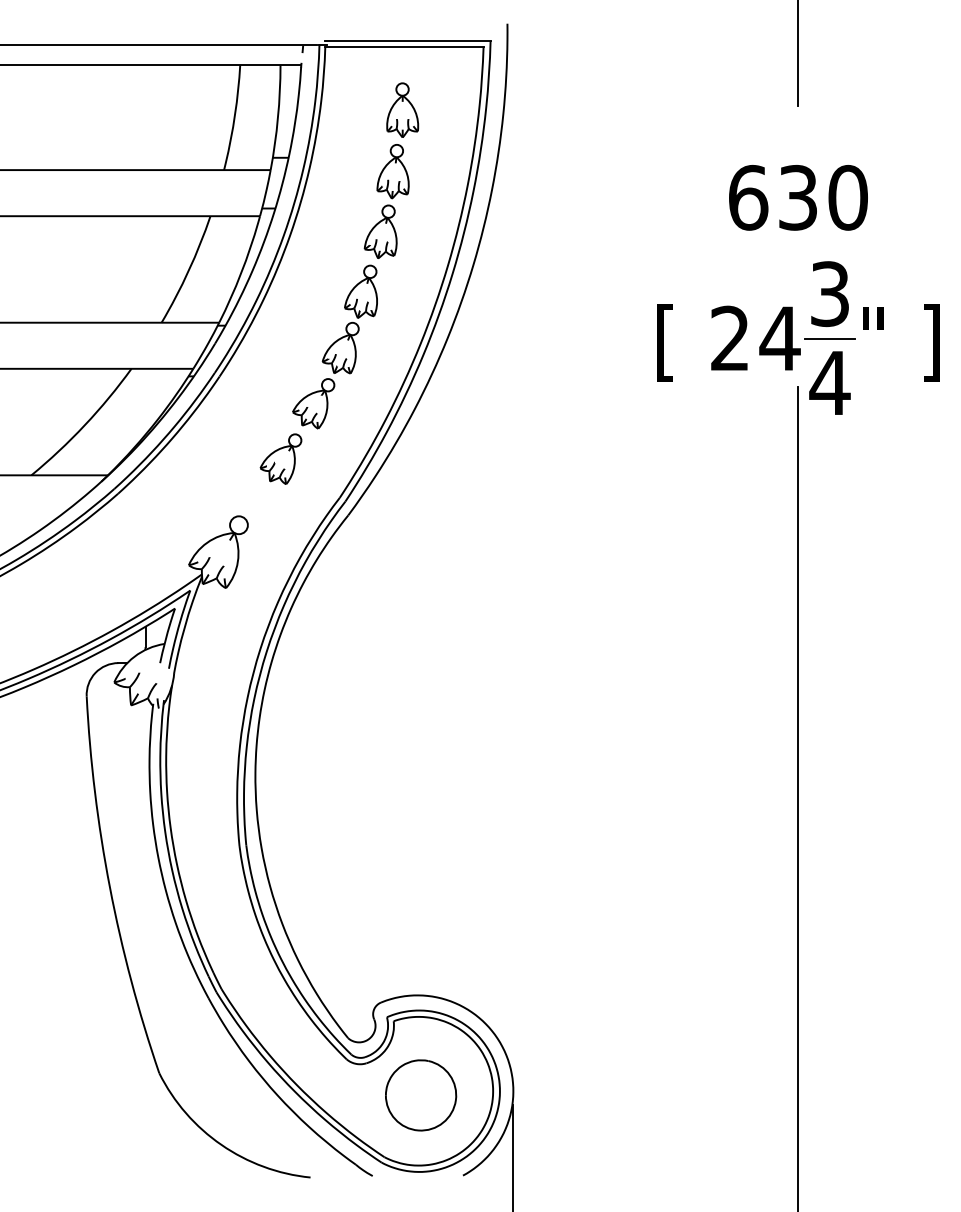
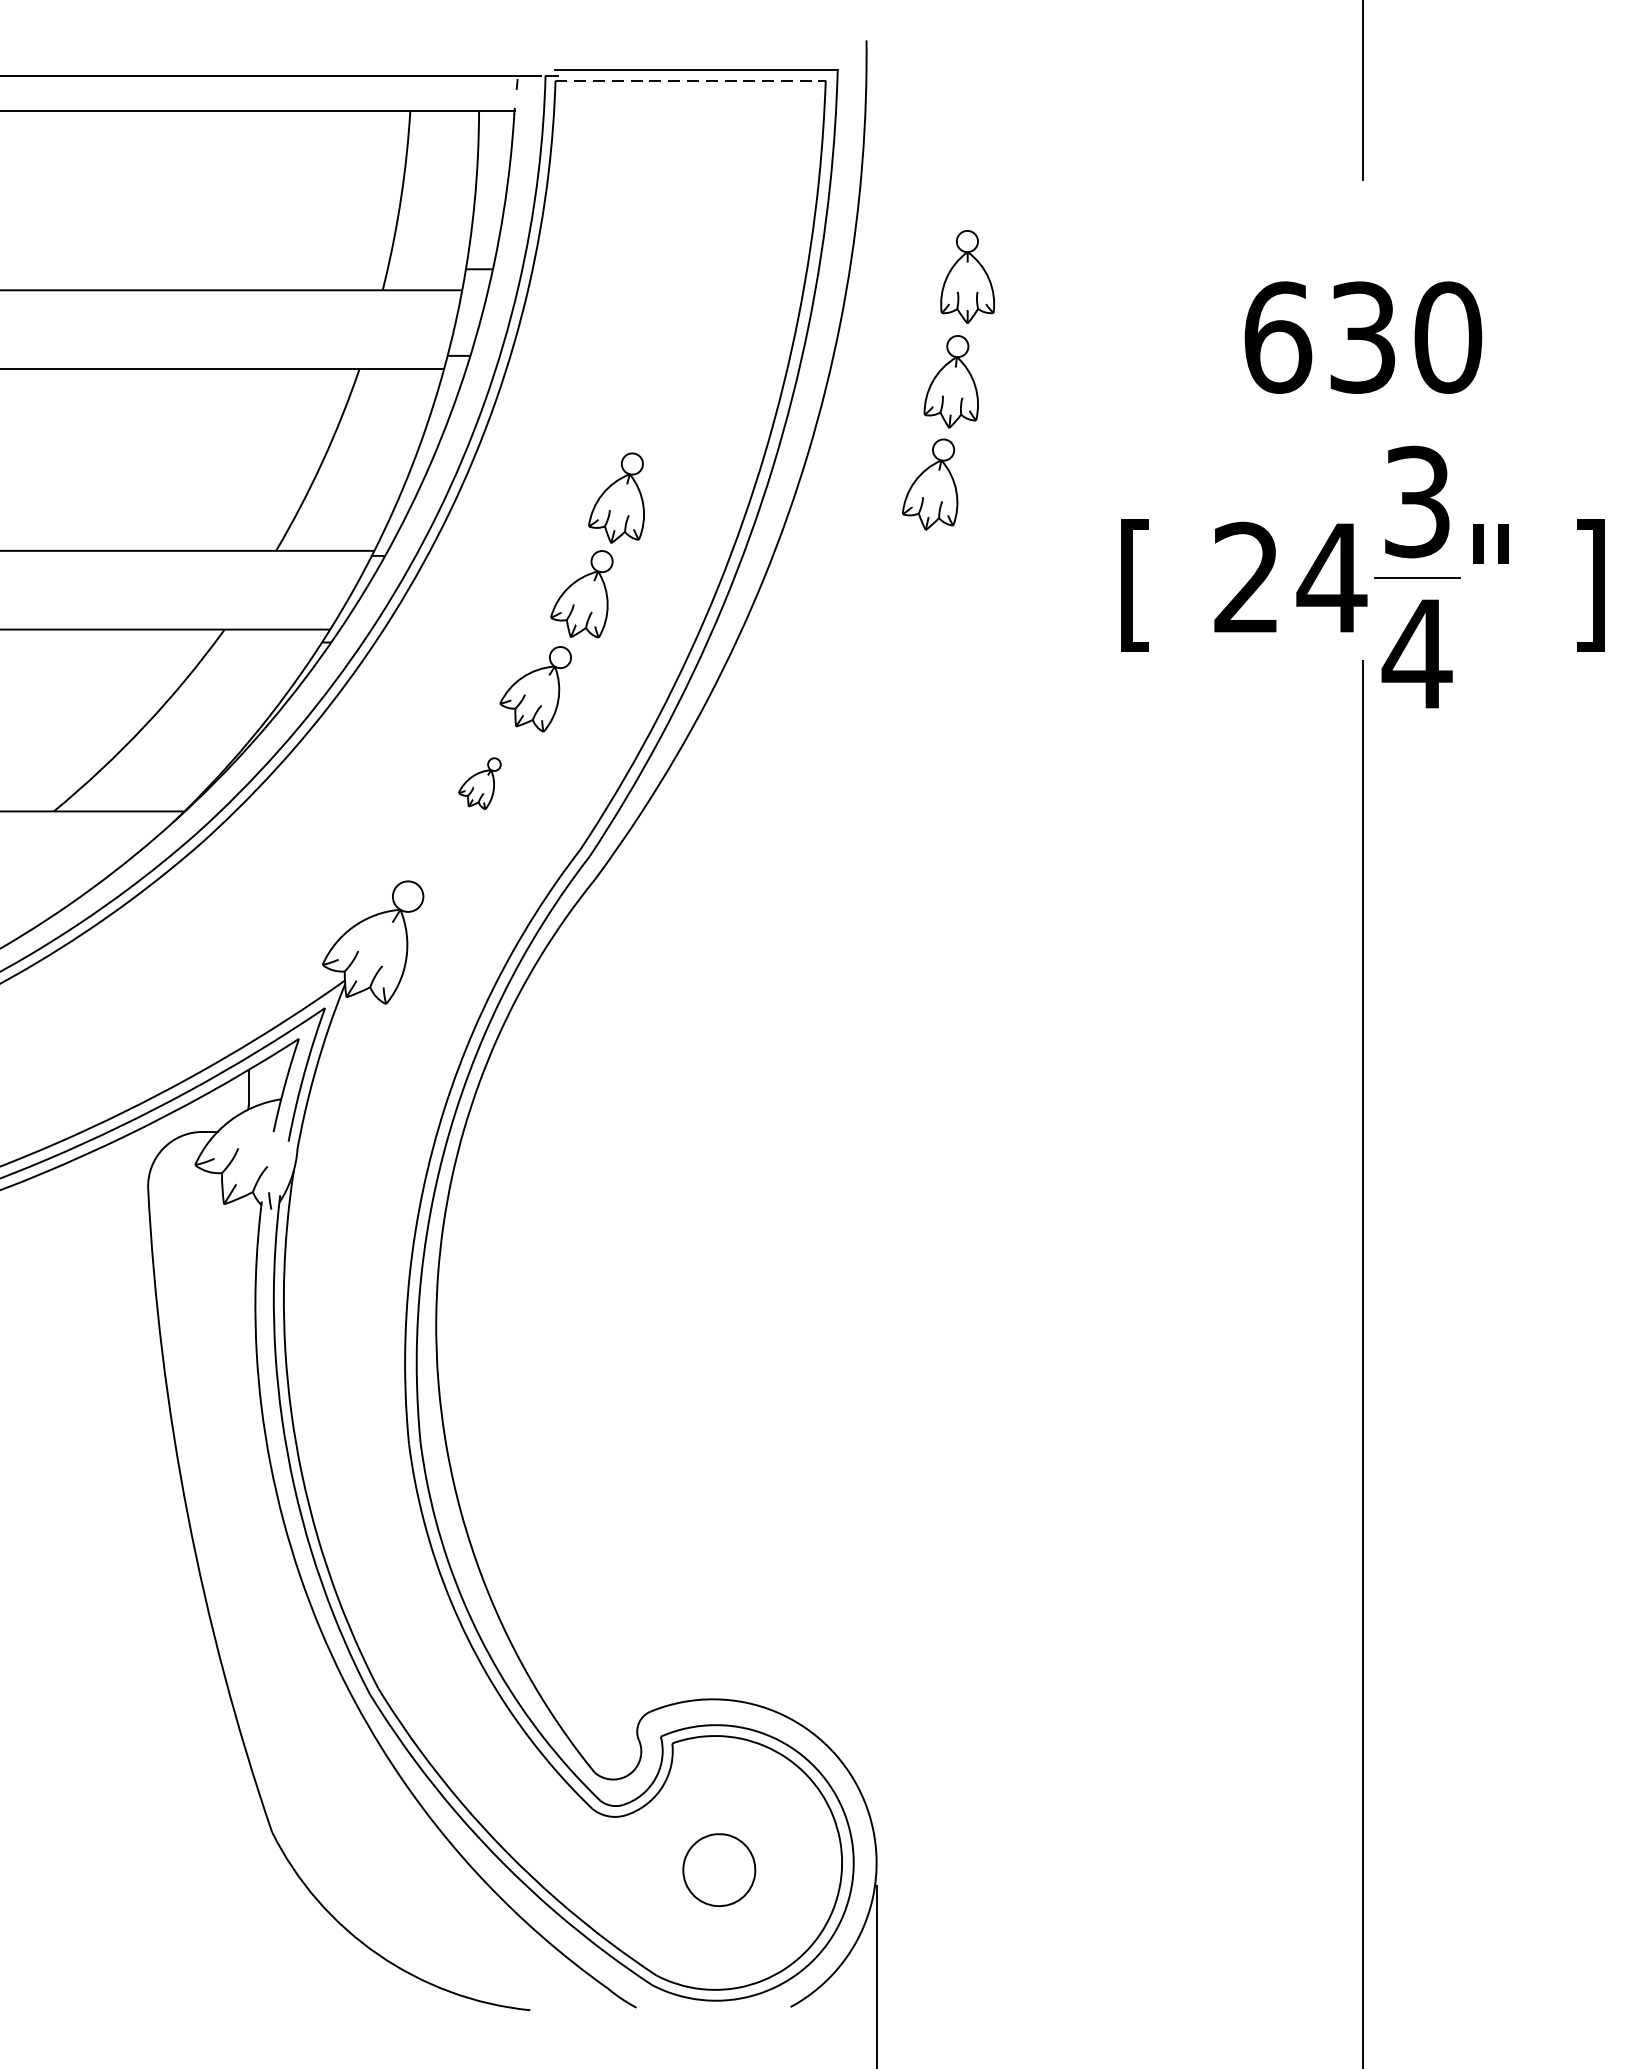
line: (404, 47) -> (690, 80), solid -> dashed
part: (391, 170) -> (948, 379), moved
part: (280, 458) -> (479, 782), size x0.6
part: (421, 1095) -> (719, 1870), size x0.6

